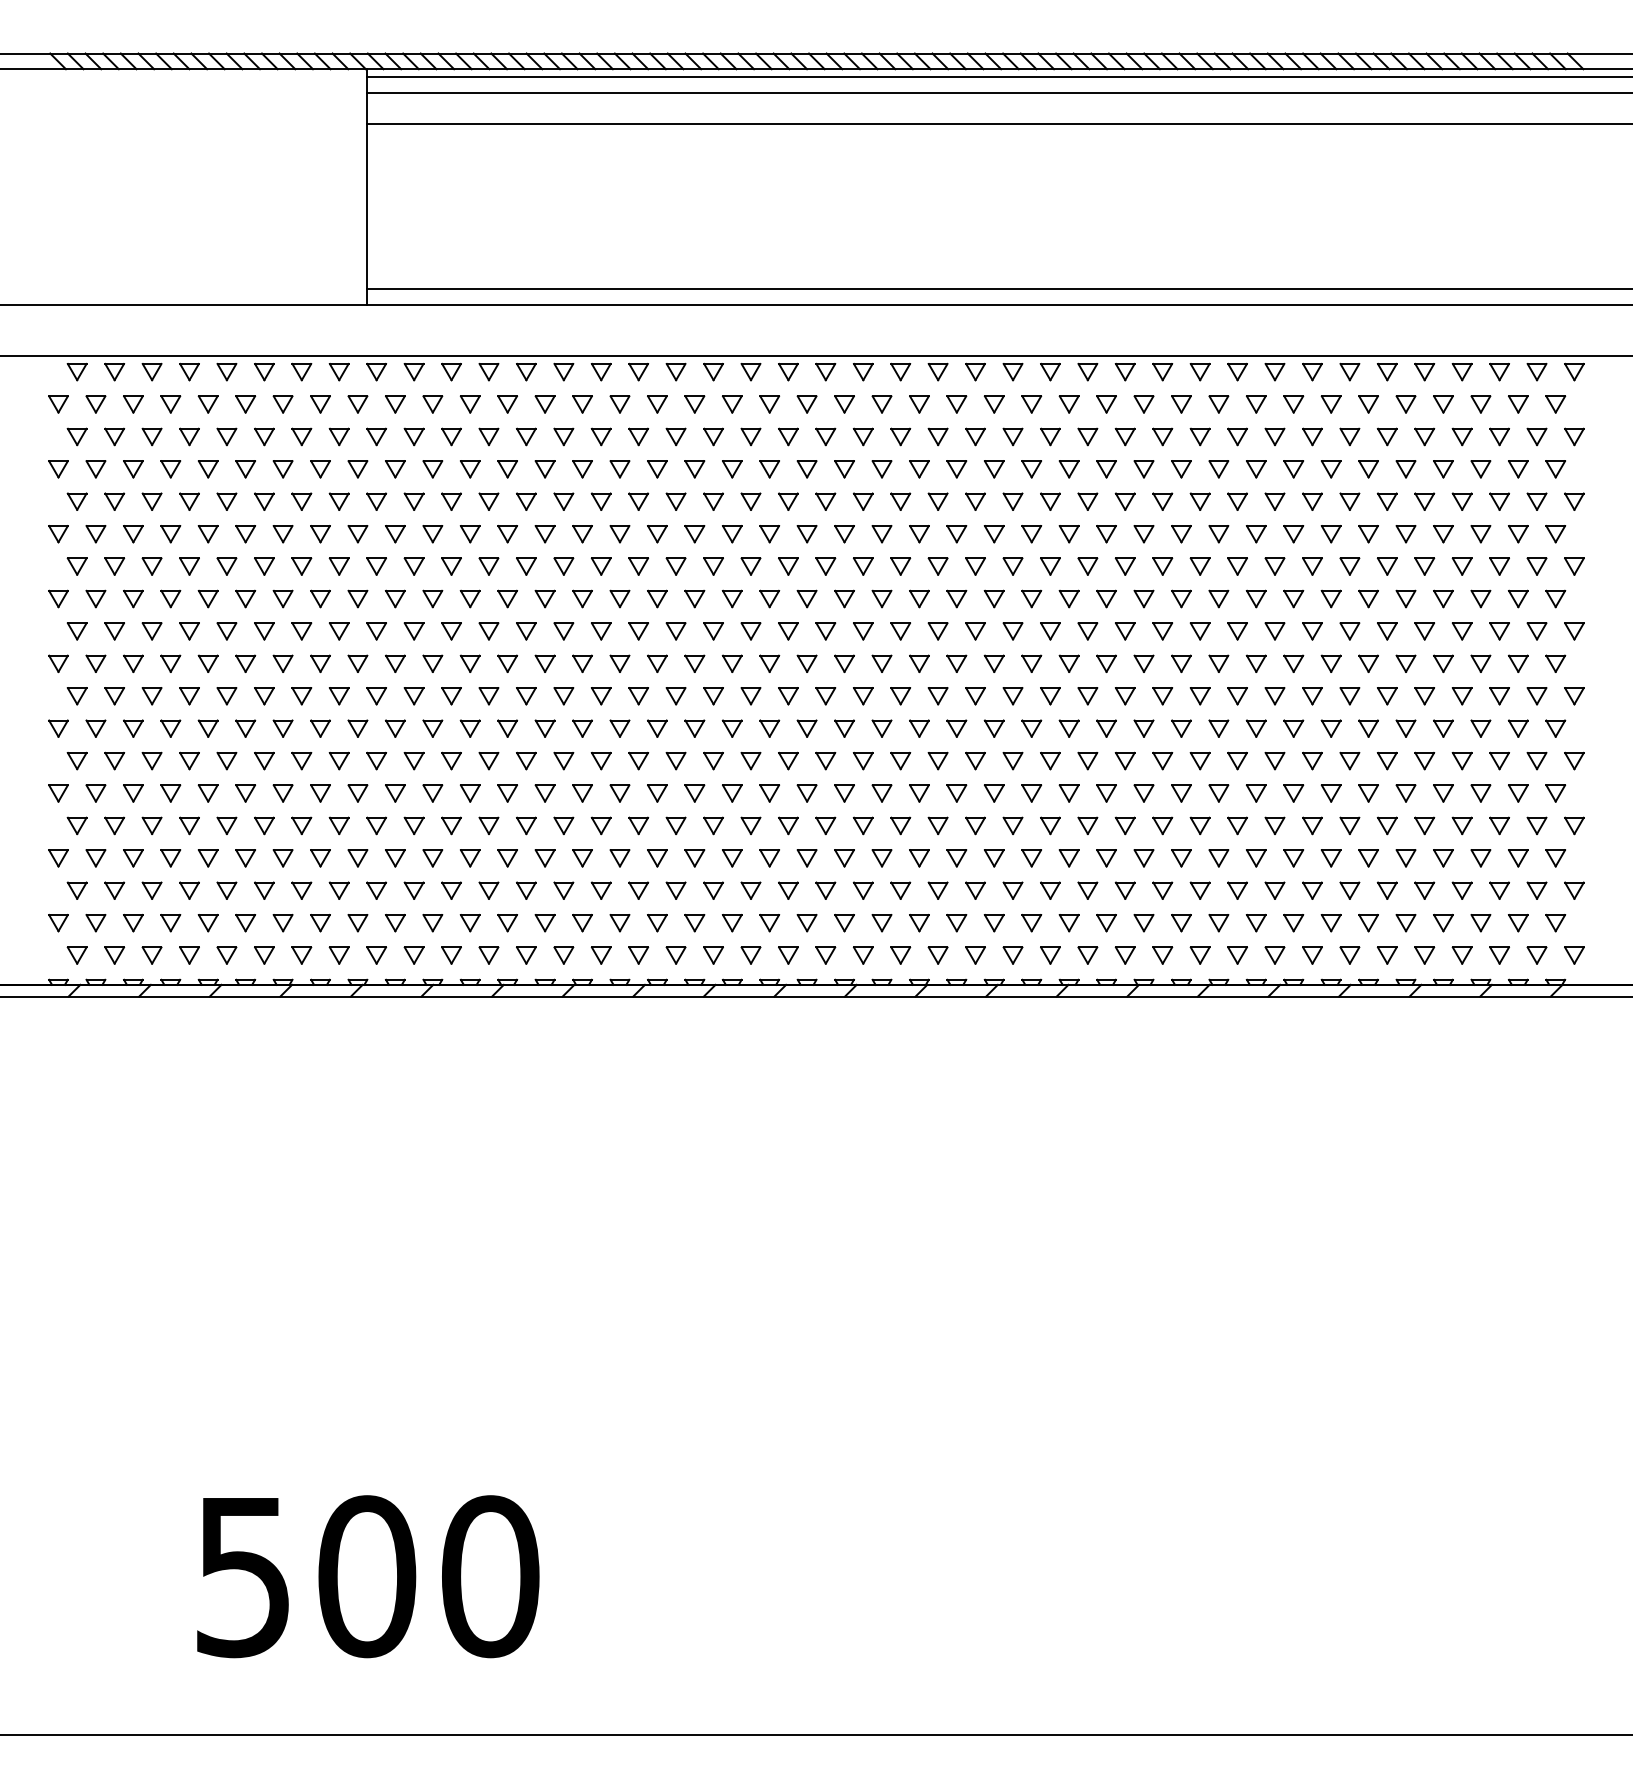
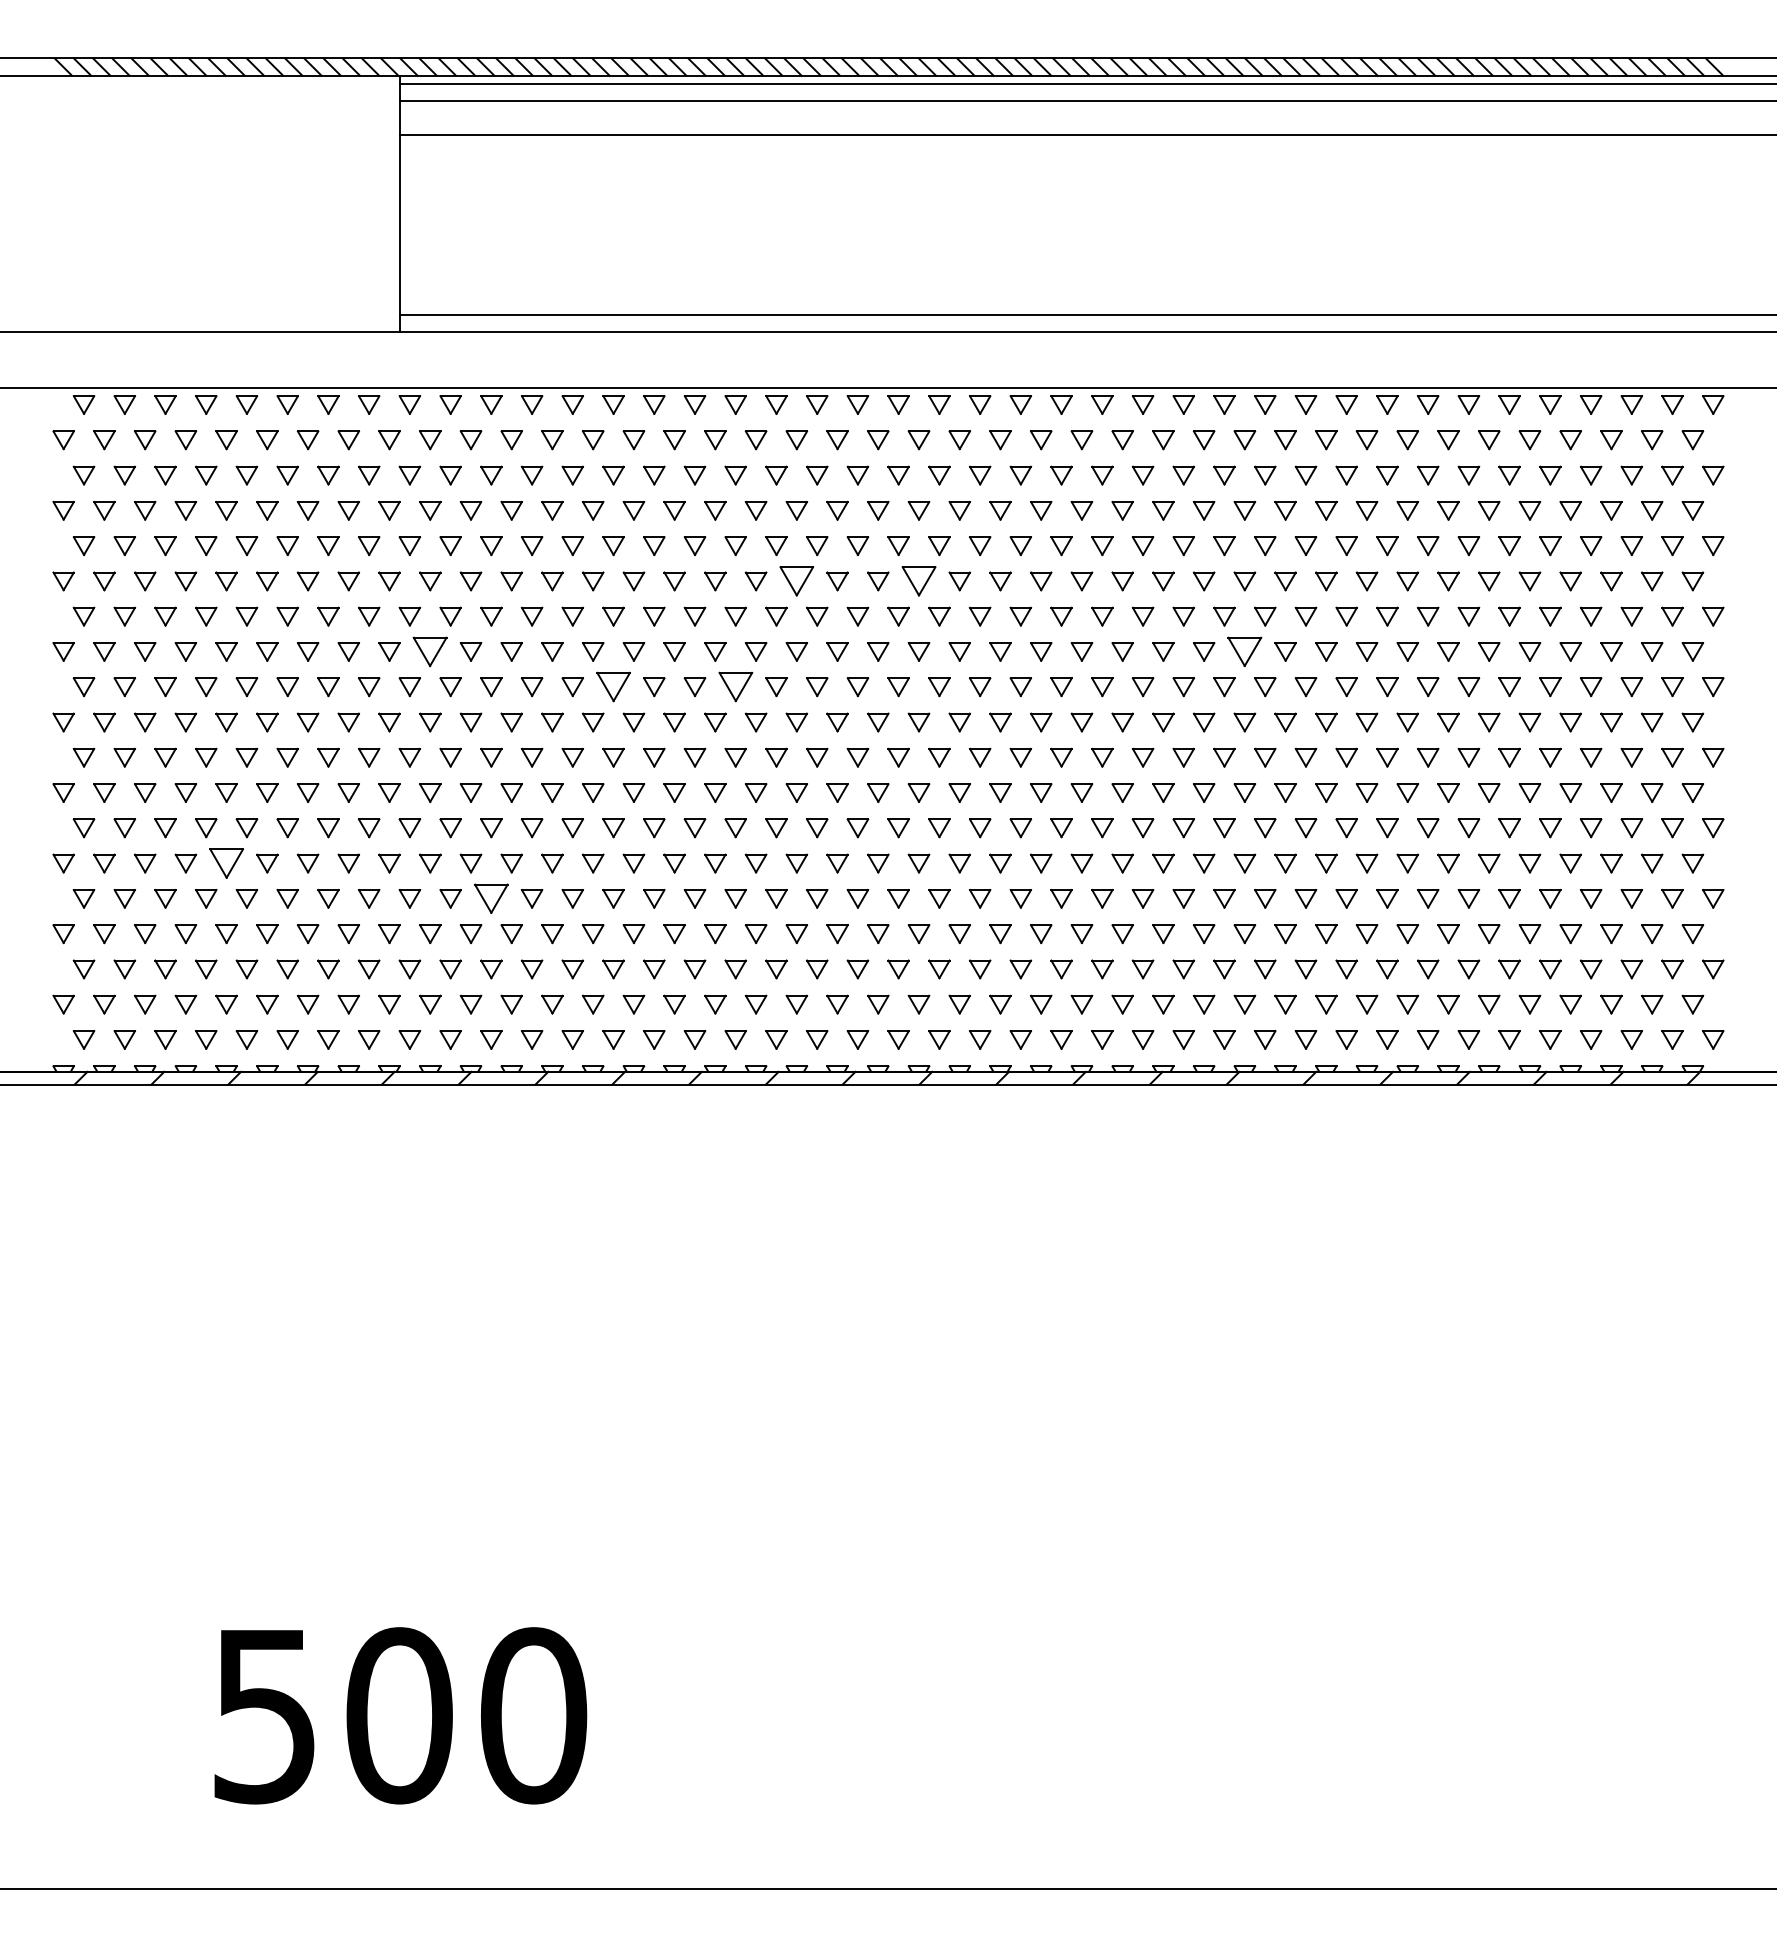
part: (731, 534) -> (796, 581), size x1.6
part: (844, 534) -> (918, 581), size x1.6
part: (395, 598) -> (430, 651), size x1.6
part: (1143, 598) -> (1244, 651), size x1.6
part: (563, 631) -> (613, 687), size x1.6
part: (675, 631) -> (735, 687), size x1.6
part: (208, 793) -> (226, 863), size x1.6
part: (451, 825) -> (491, 898), size x1.6

